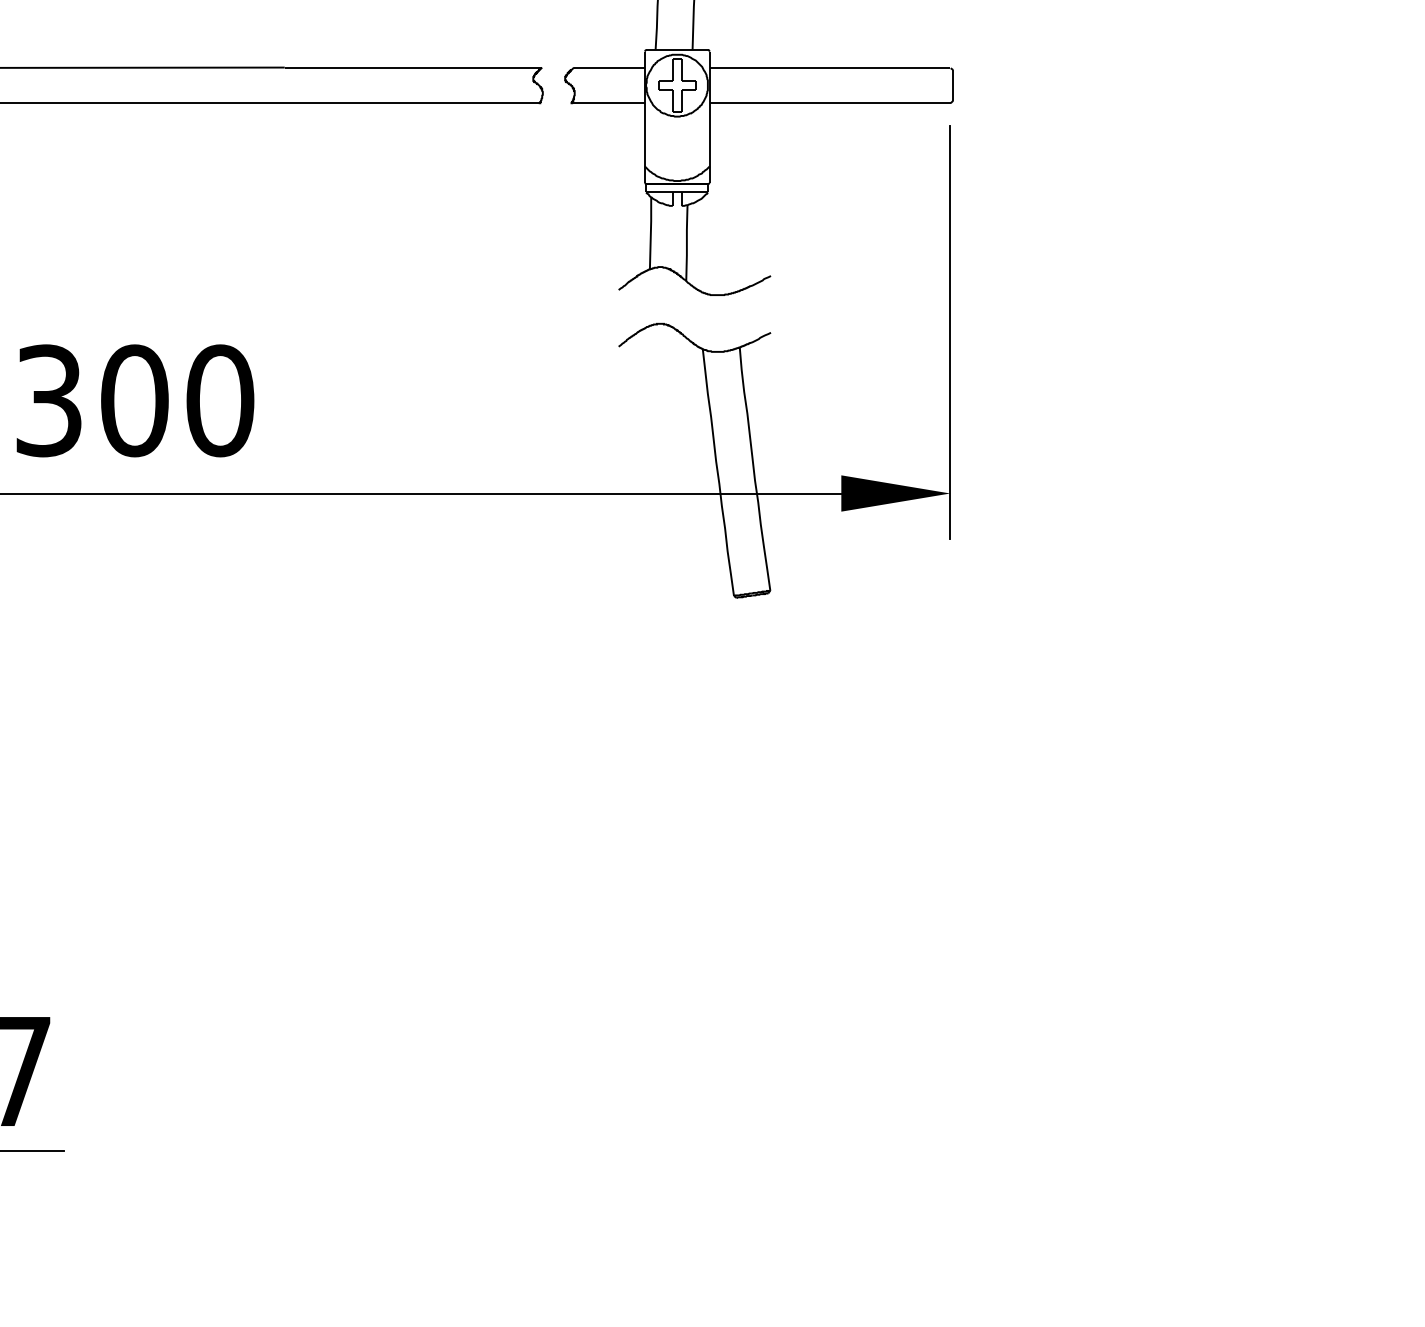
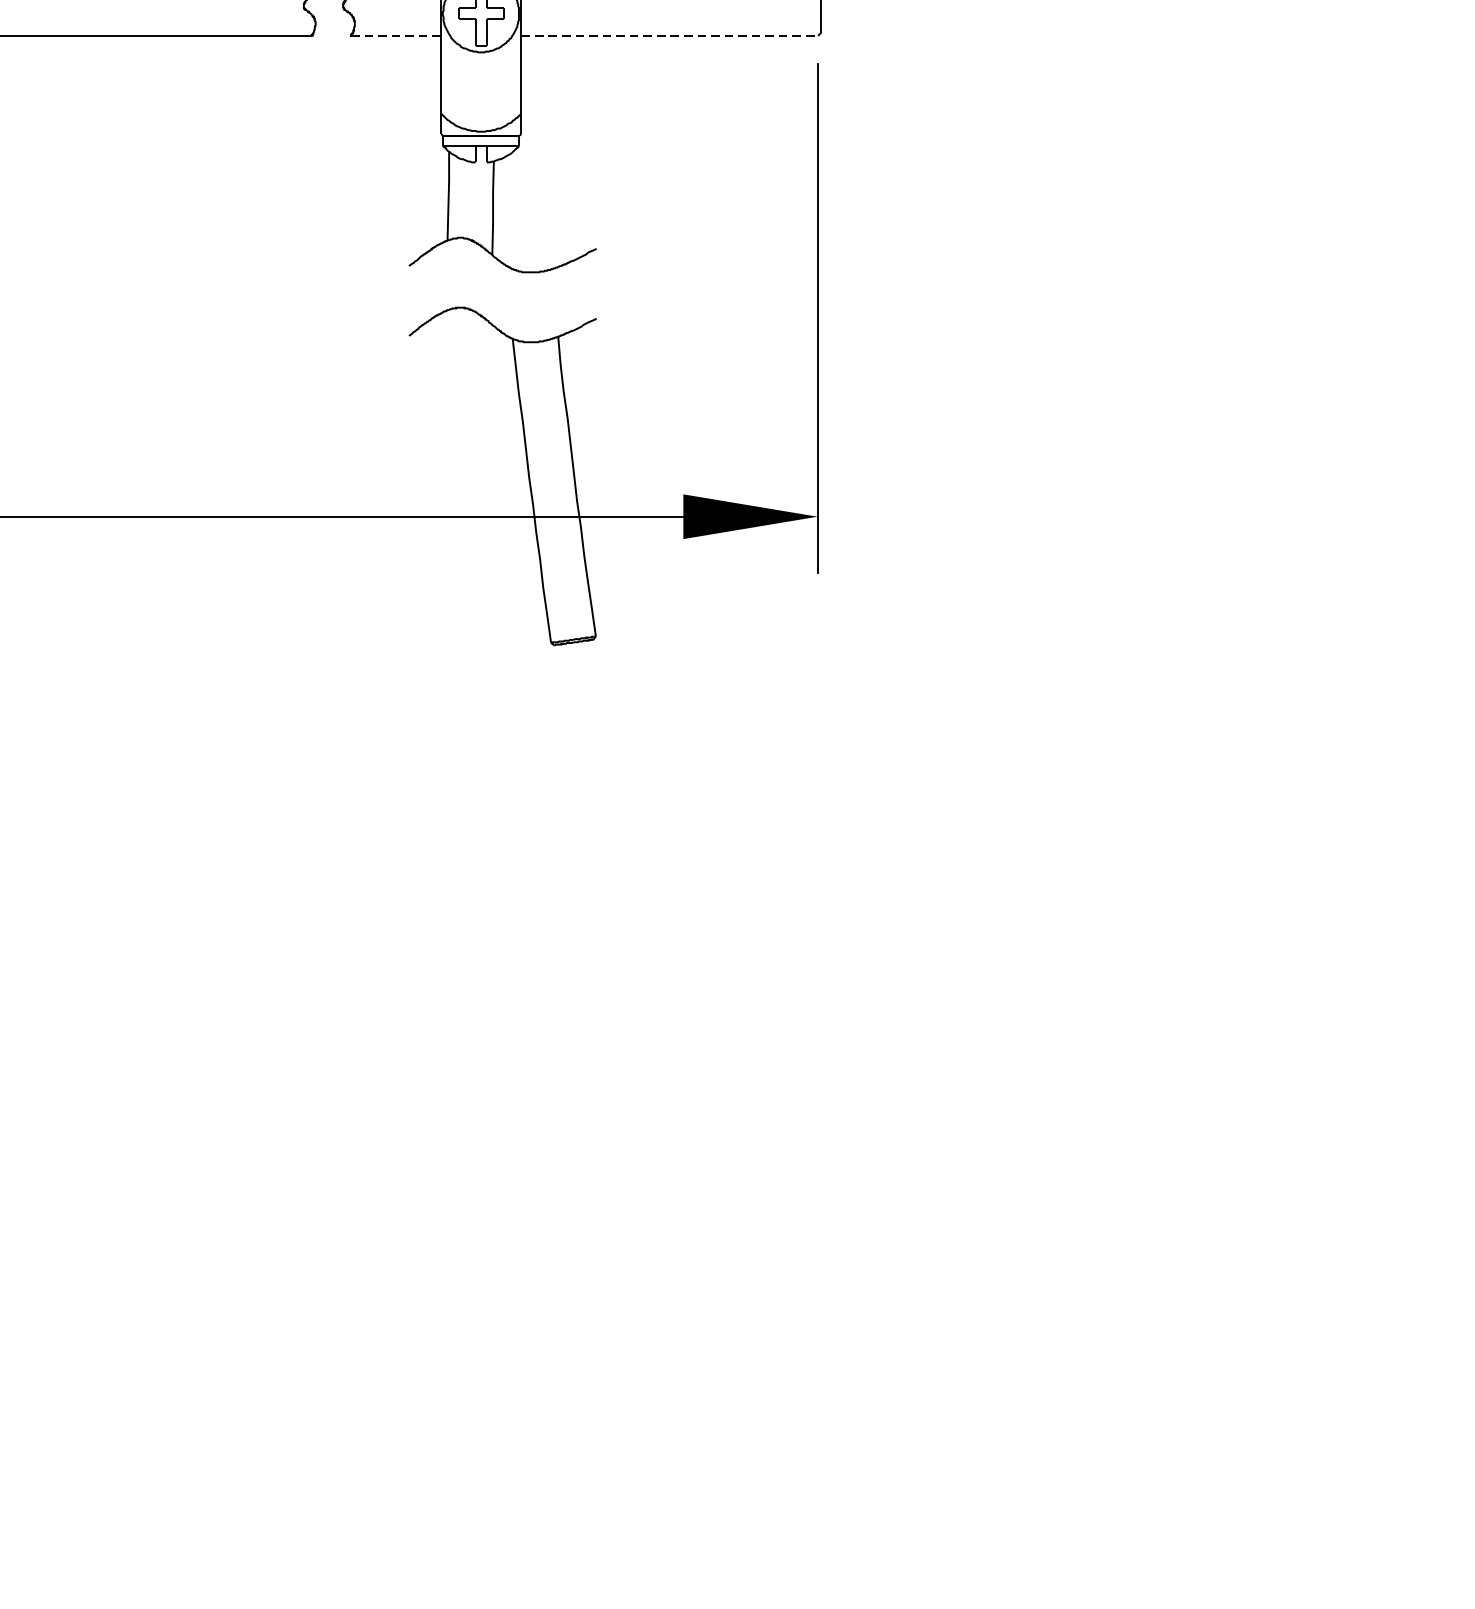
line: (608, 103) -> (396, 36), solid -> dashed
line: (830, 103) -> (670, 36), solid -> dashed

